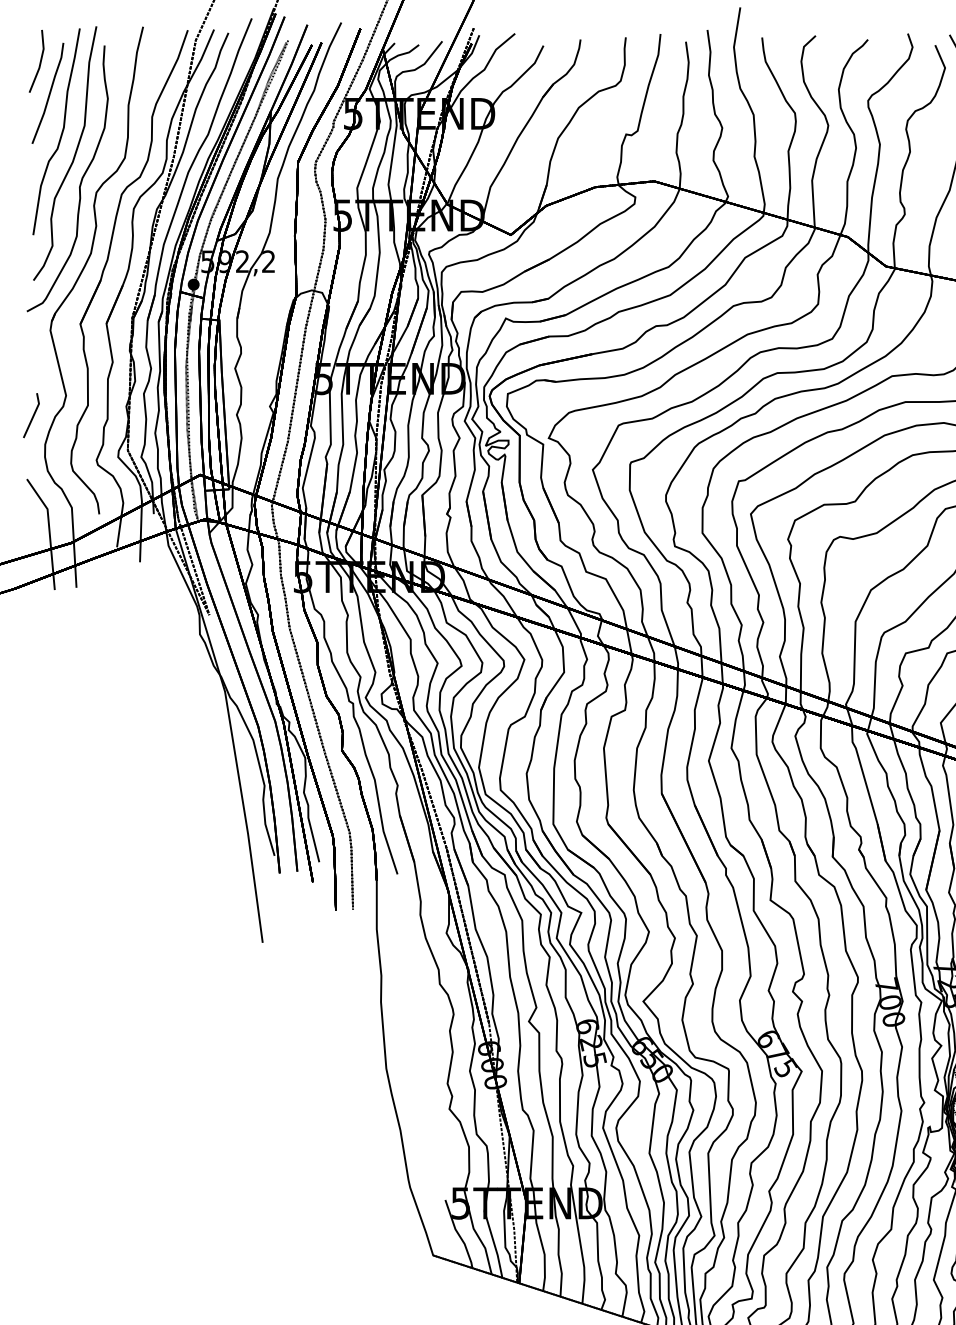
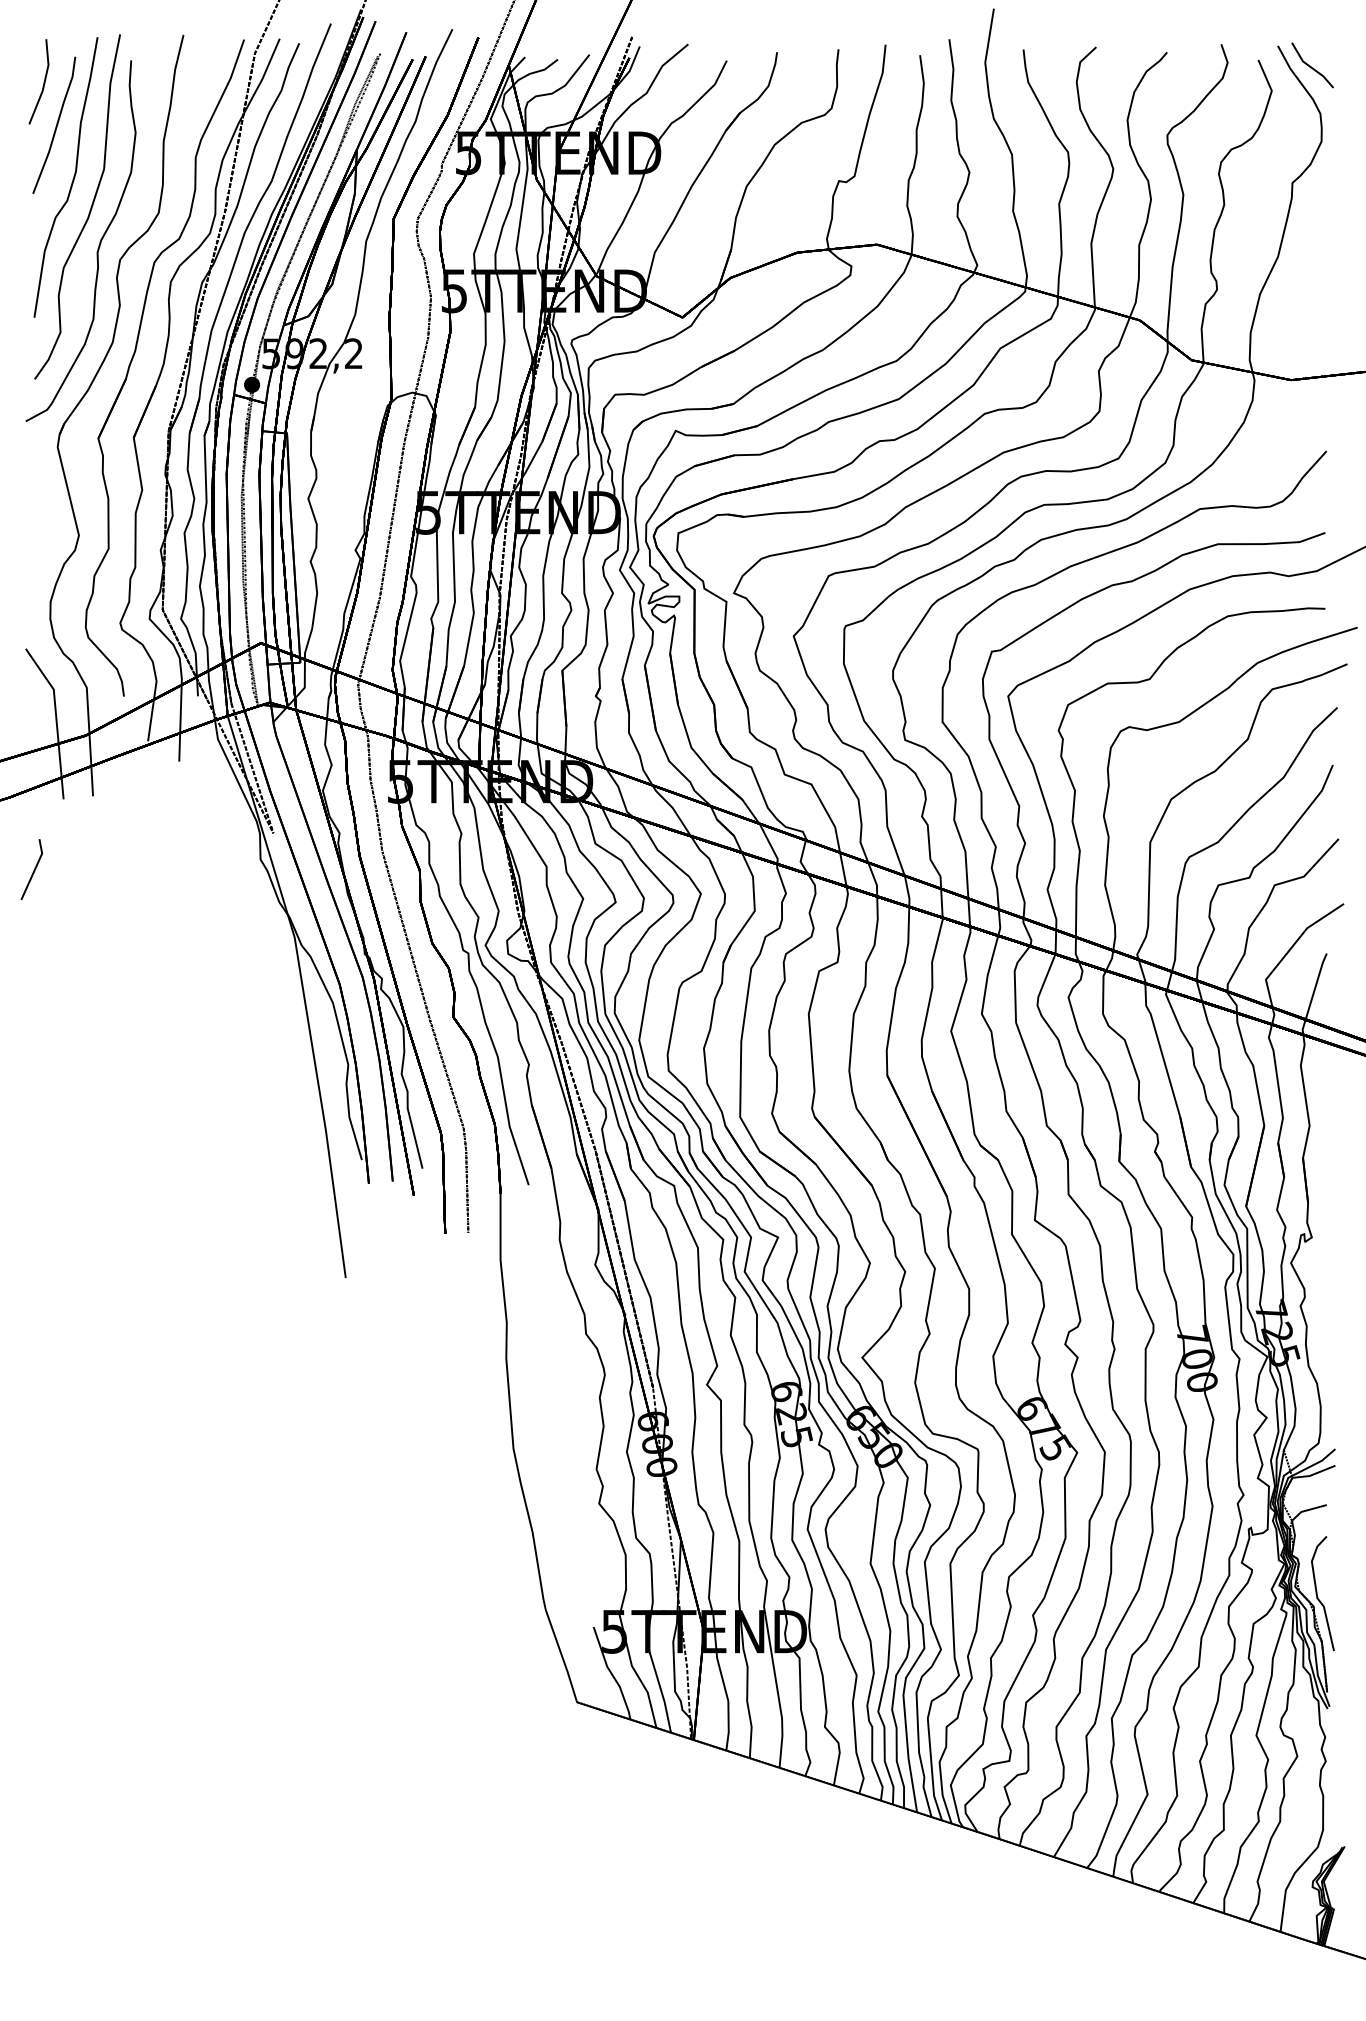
line: (32, 416) -> (33, 870), moved

